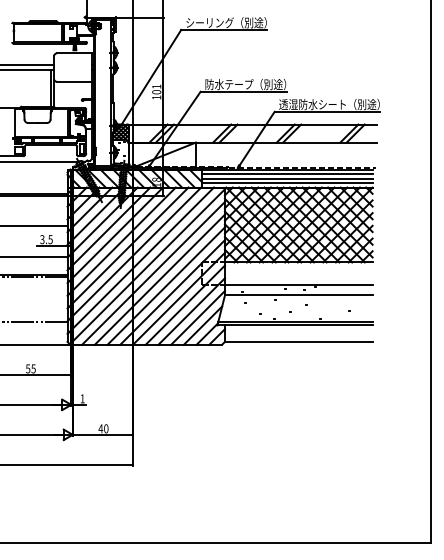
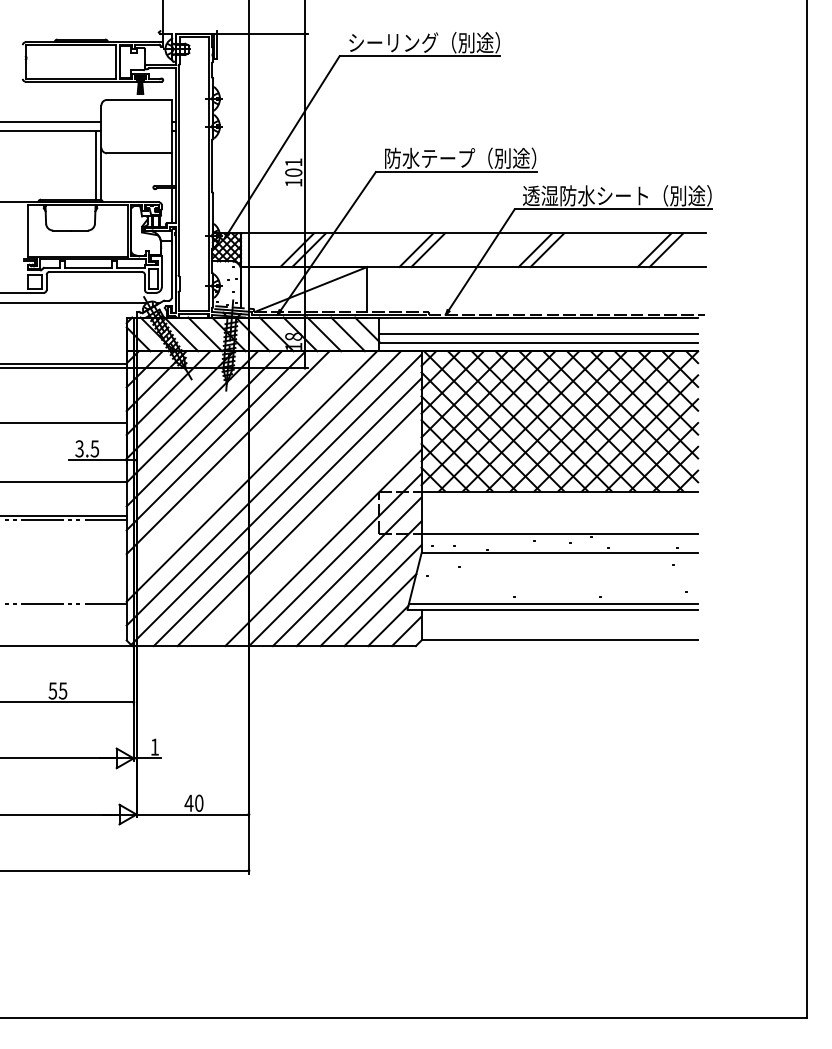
line: (287, 174) -> (538, 326), removed
line: (127, 247) -> (238, 463), removed
line: (165, 285) -> (310, 534), removed

